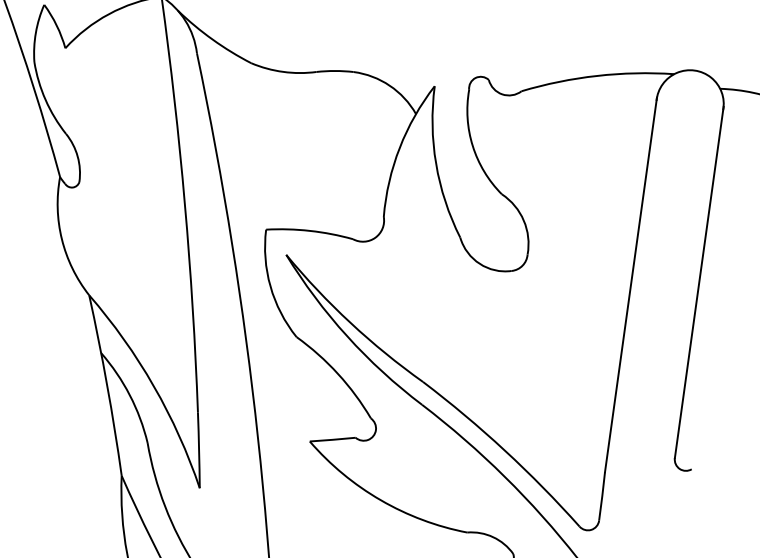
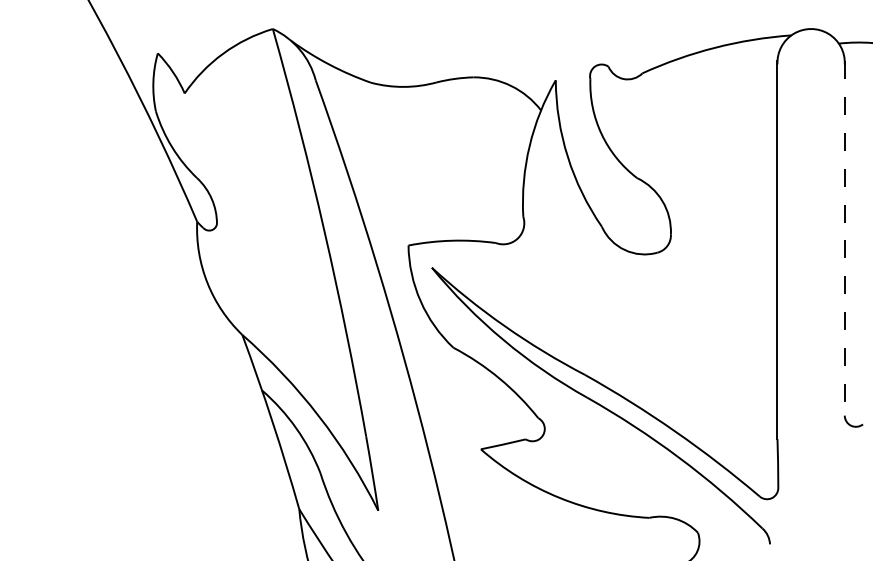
line: (698, 282) -> (844, 238), solid -> dashed

